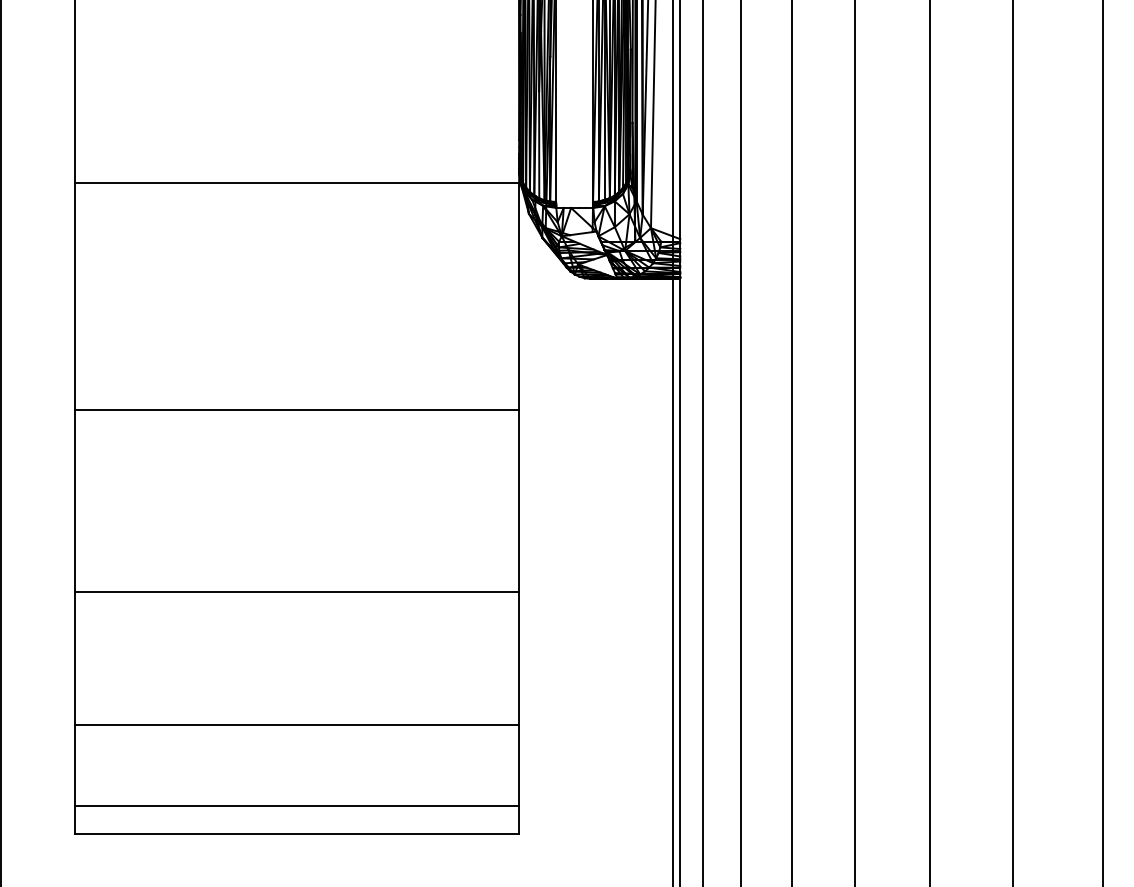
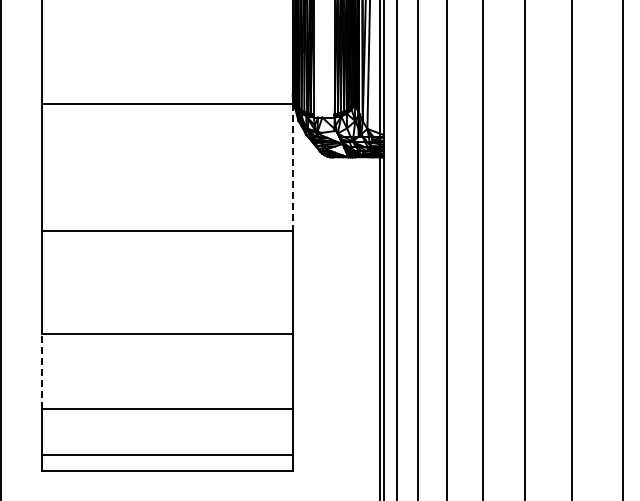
line: (518, 296) -> (292, 167), solid -> dashed
line: (75, 657) -> (42, 371), solid -> dashed

